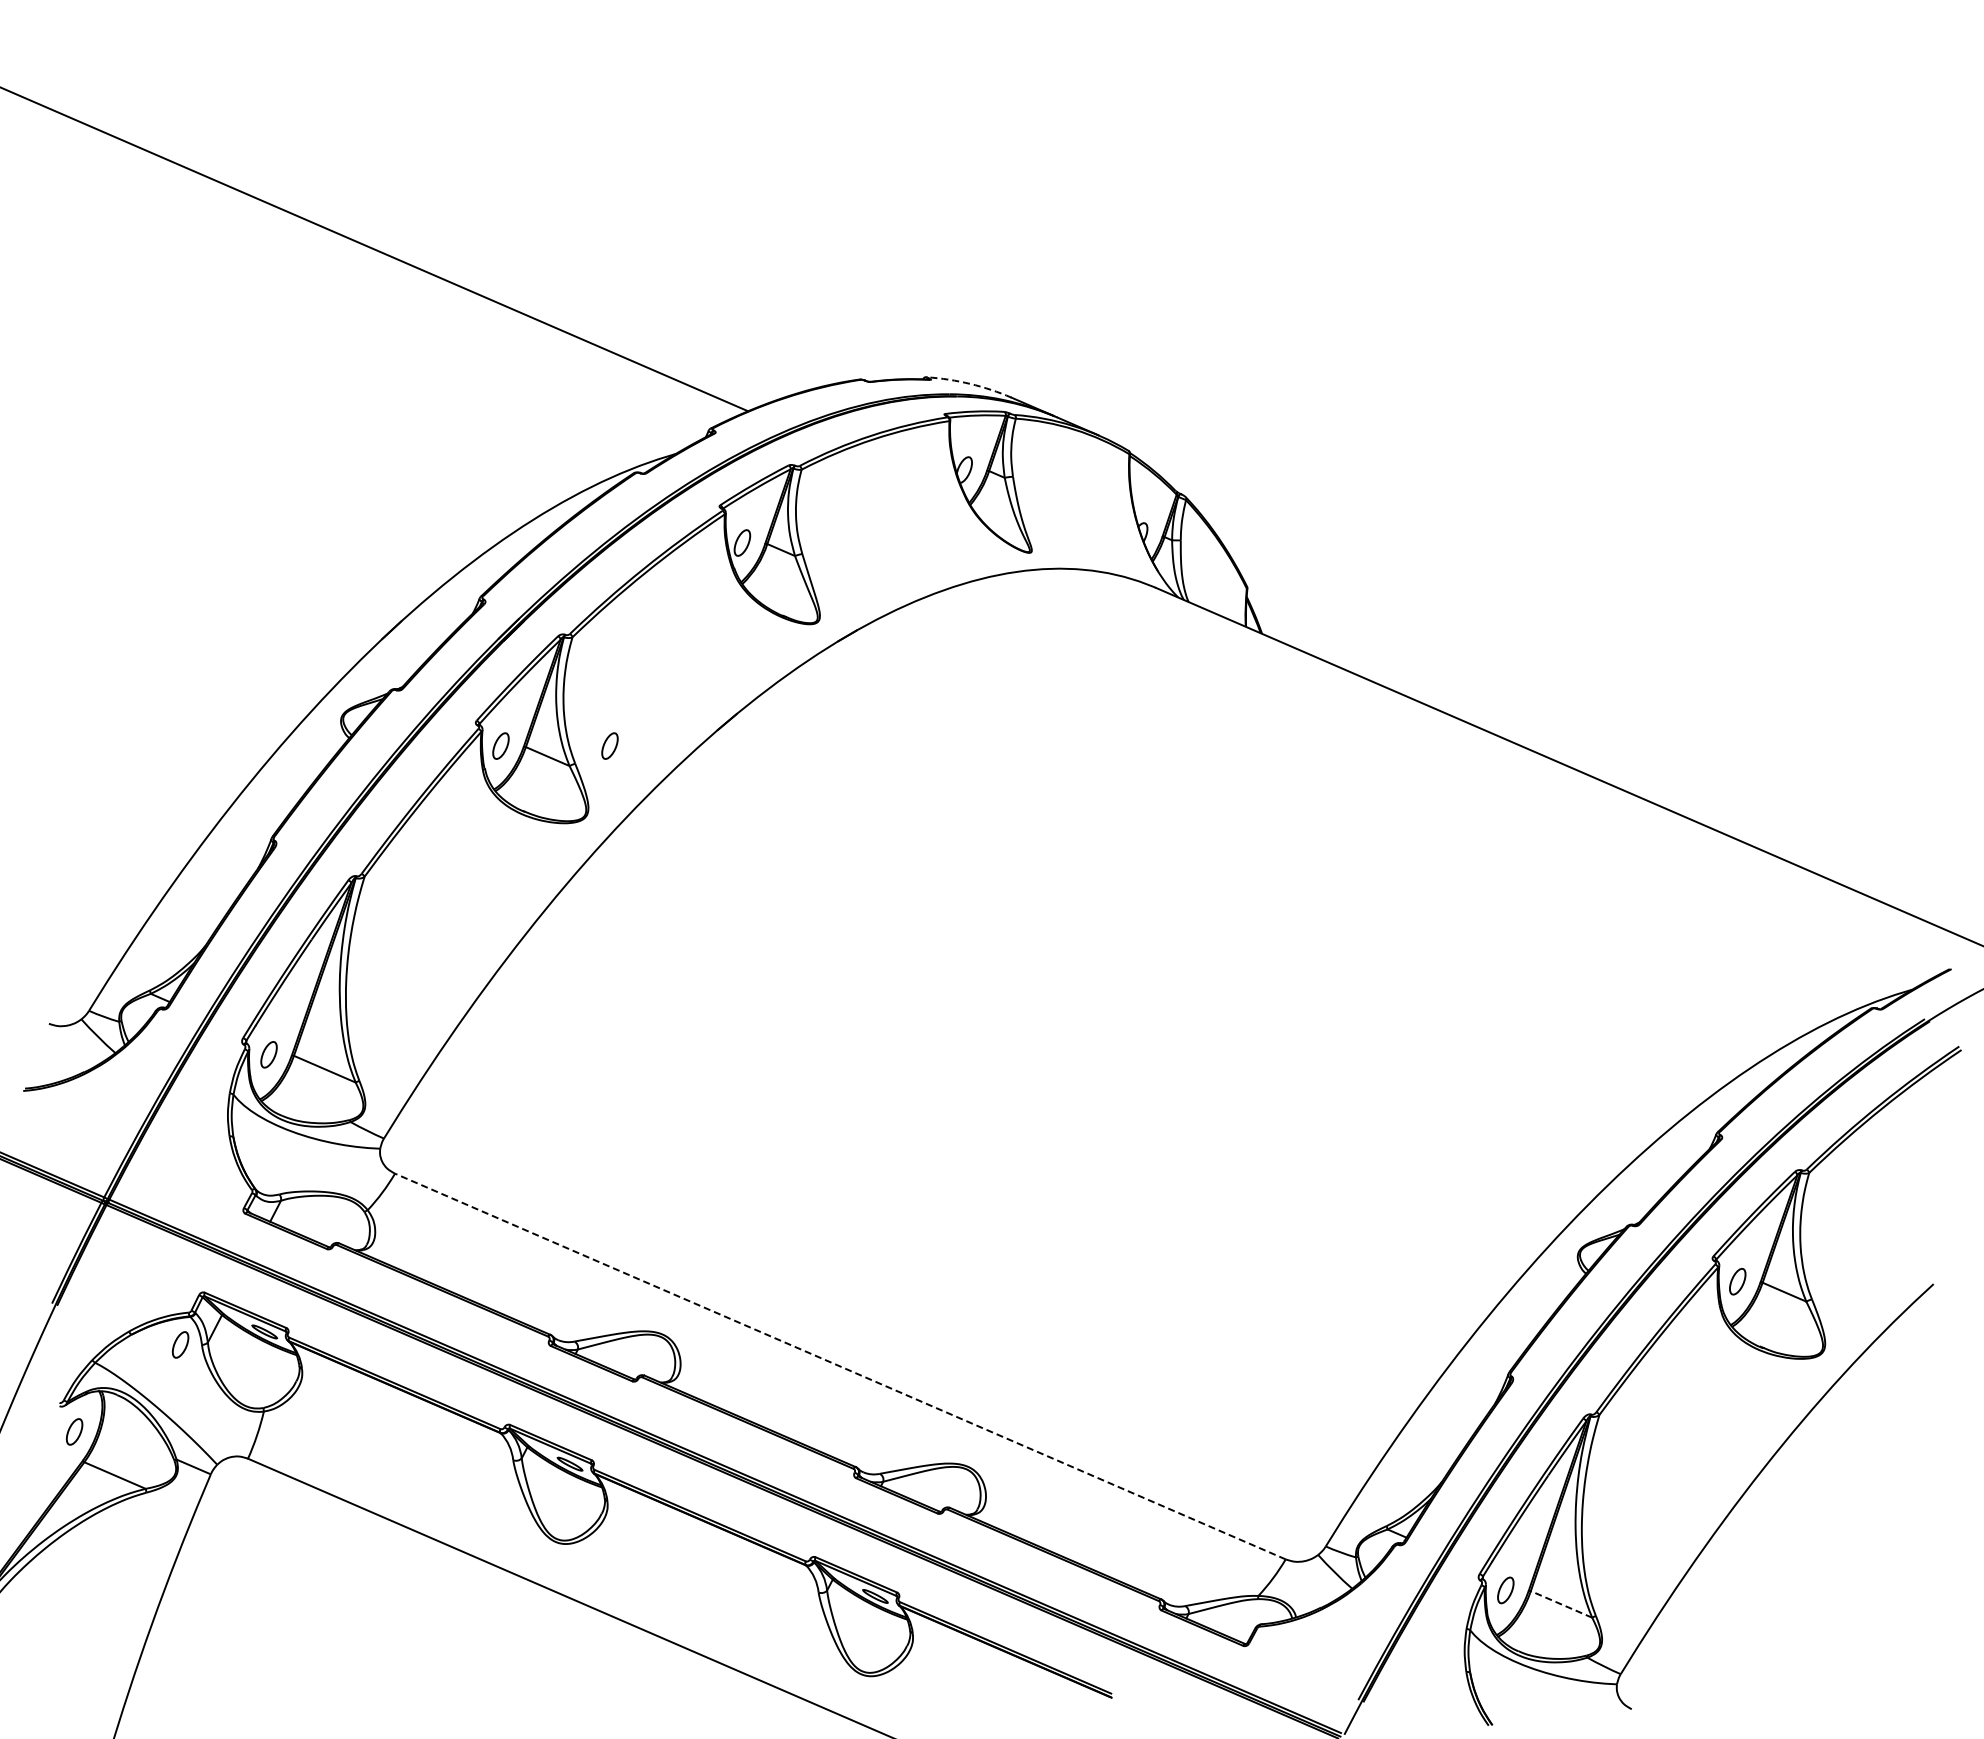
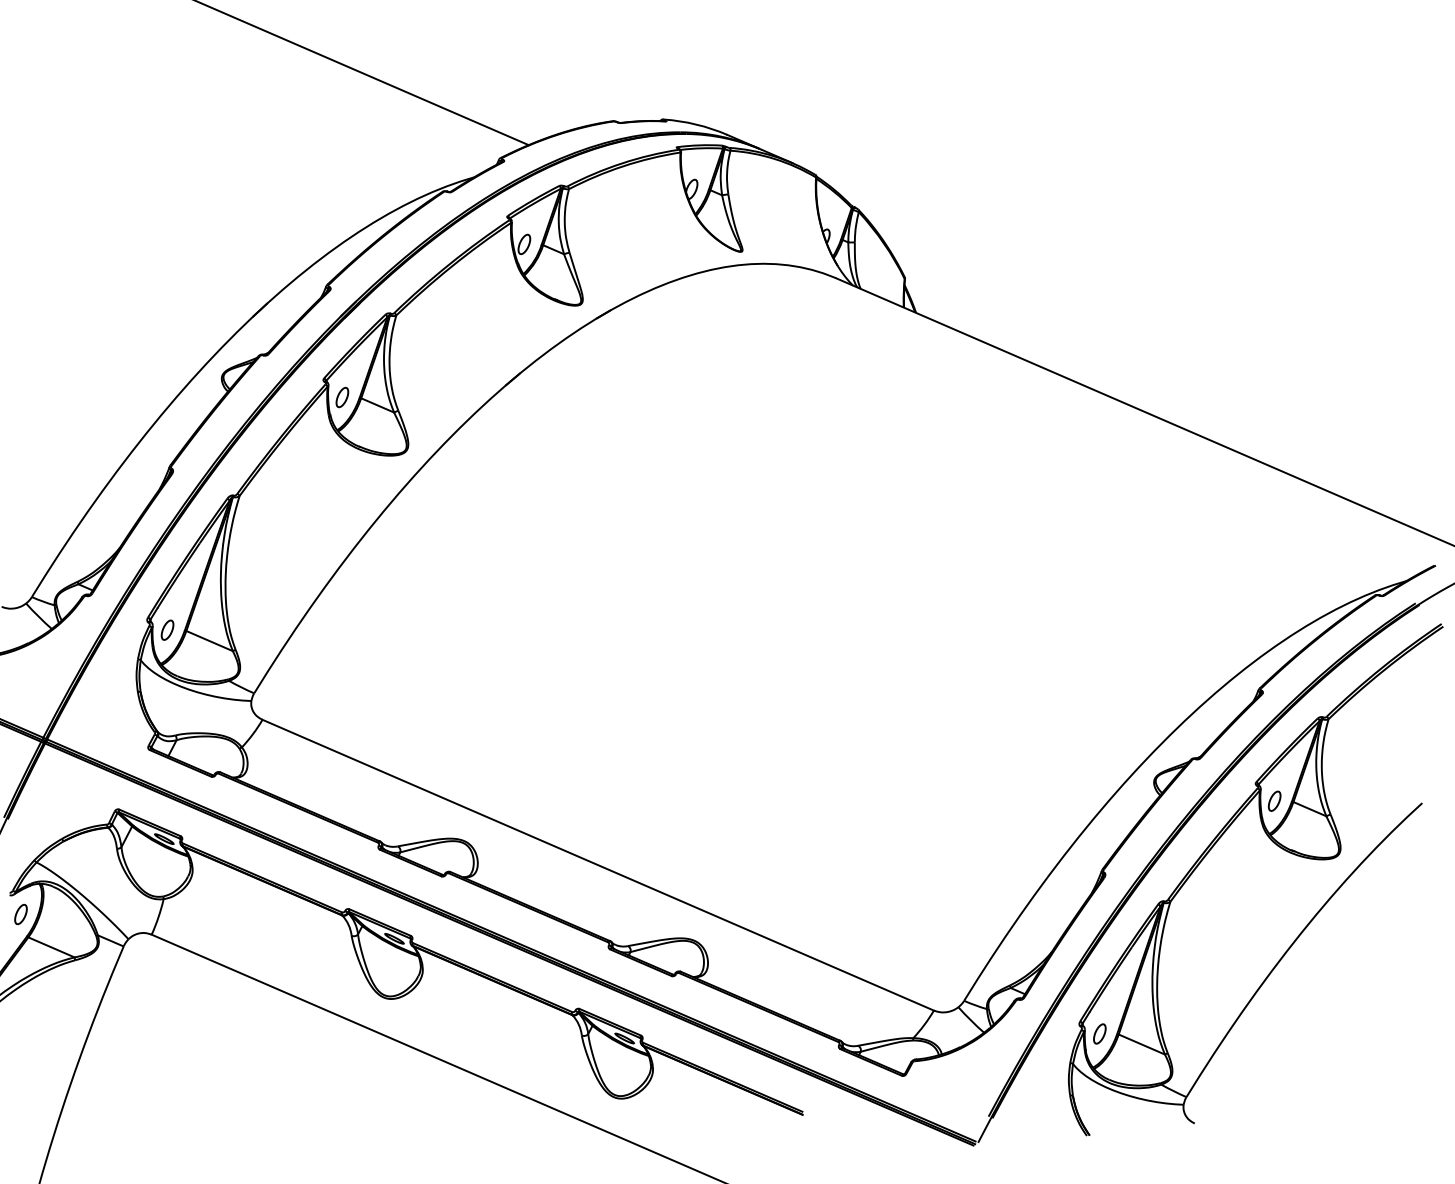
arc: (970, 383) -> (696, 124), dashed -> solid
part: (609, 745) -> (424, 397), removed
part: (180, 1344) -> (100, 848), removed
line: (839, 1366) -> (597, 865), dashed -> solid
line: (1561, 1604) -> (1141, 1044), dashed -> solid

